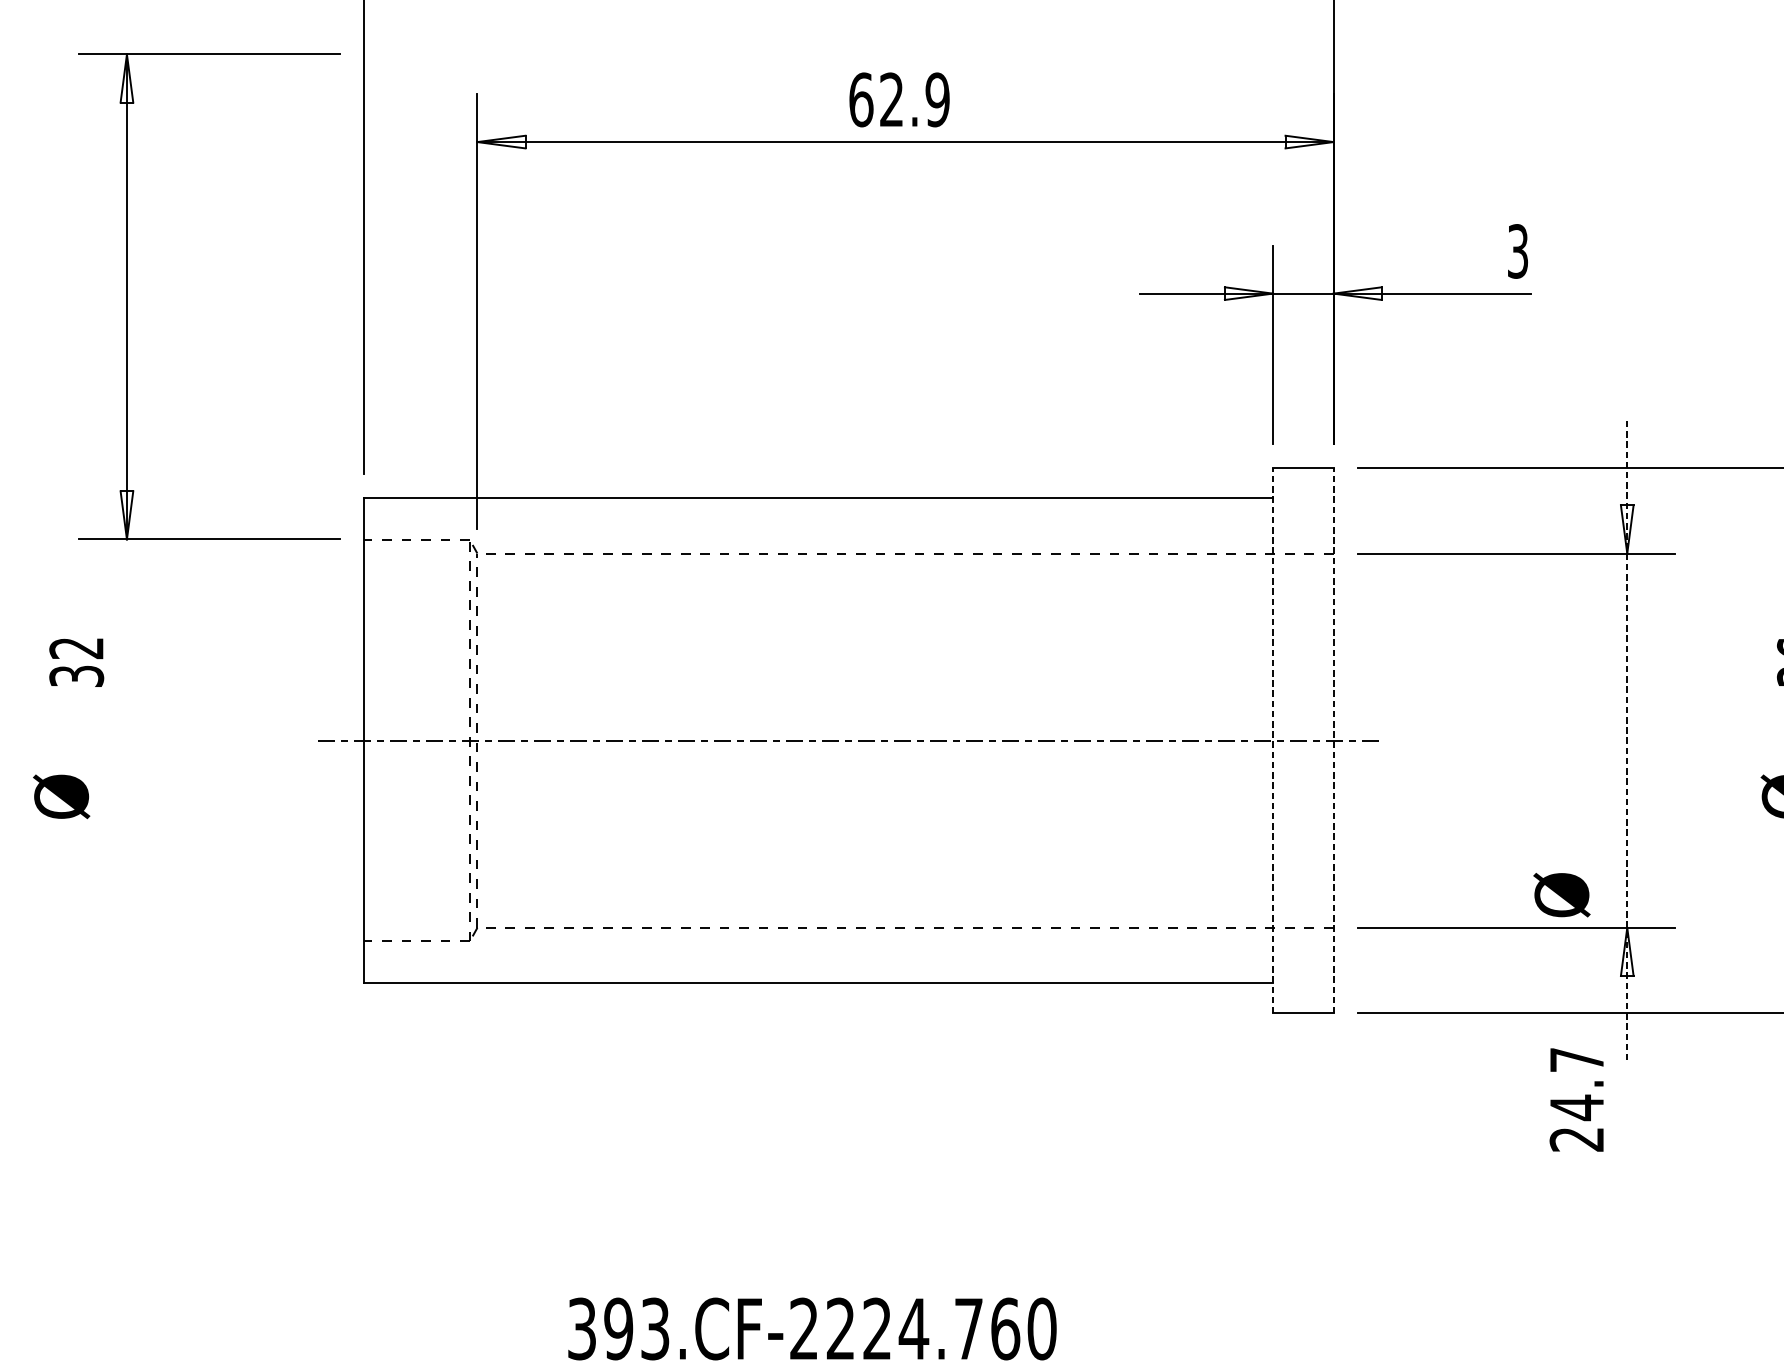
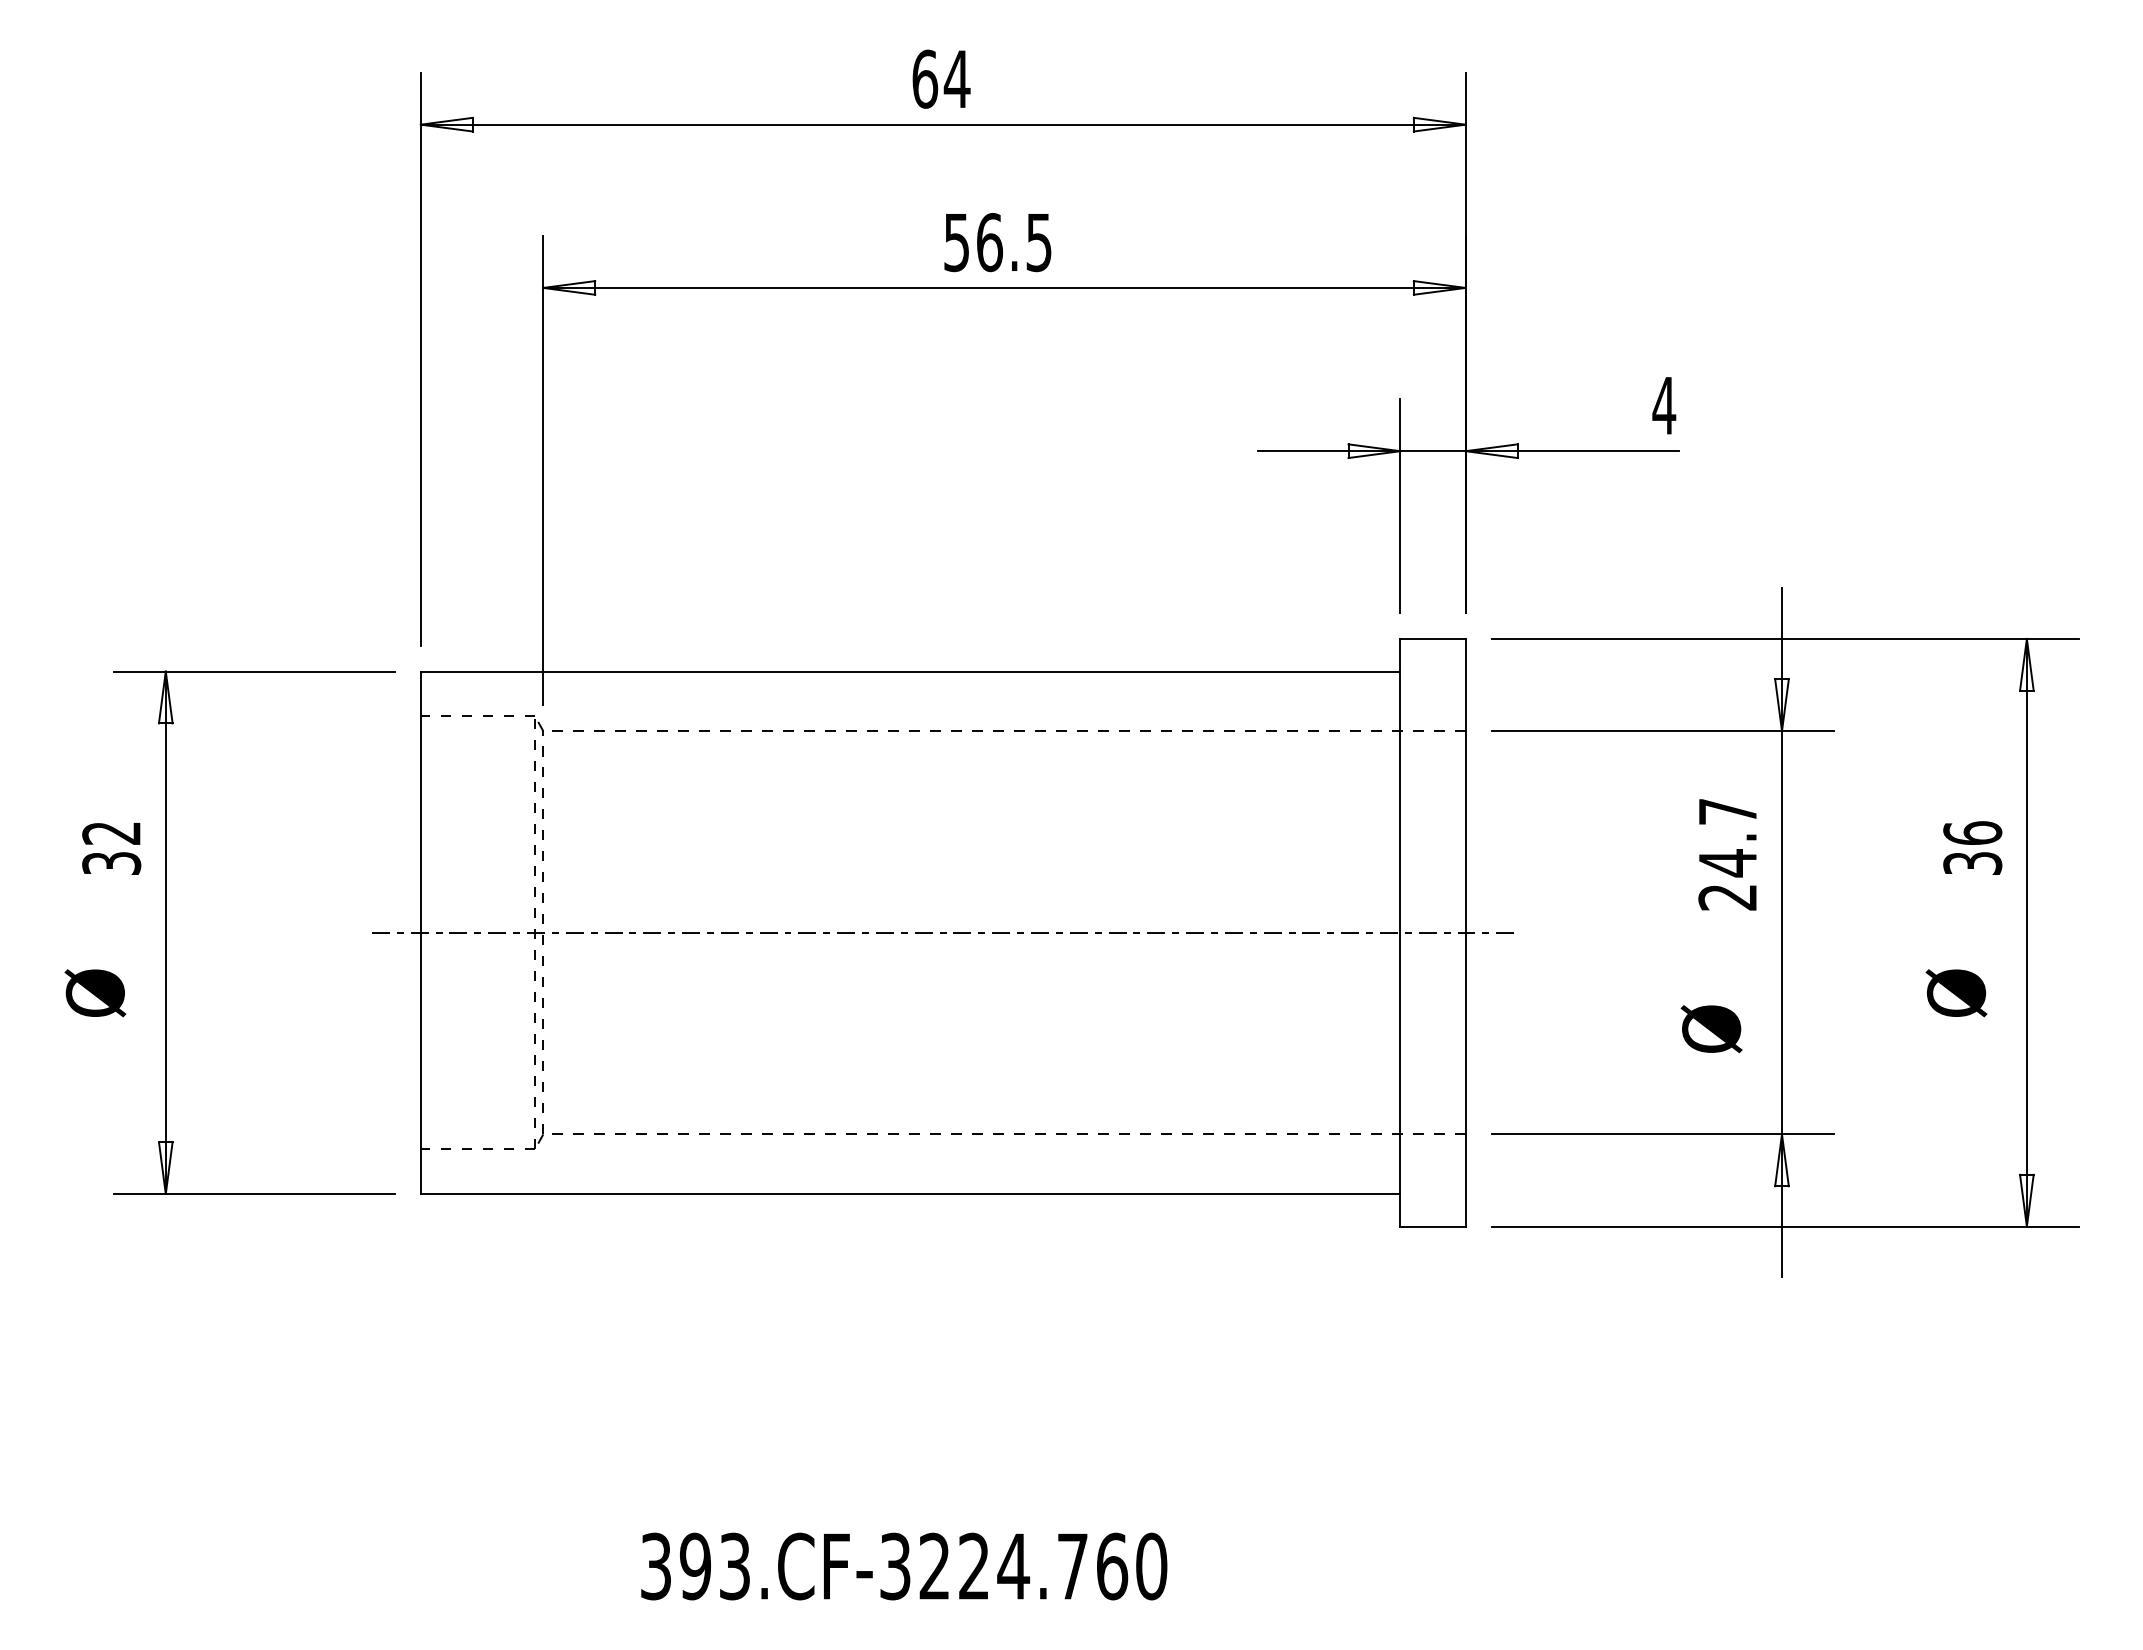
text: (899, 99) -> (998, 242), 62.9 -> 56.5
text: (1518, 251) -> (1664, 405), 3 -> 4
part: (127, 296) -> (166, 932), moved
line: (1273, 740) -> (1400, 932), dashed -> solid
line: (1333, 740) -> (1465, 932), dashed -> solid
line: (1626, 741) -> (1781, 933), dashed -> solid
text: (1561, 895) -> (1711, 1029), moved
text: (1576, 1099) -> (1727, 854), moved
text: (804, 1328) -> (895, 1566), 393.CF-2224.760 -> 393.CF-3224.760

